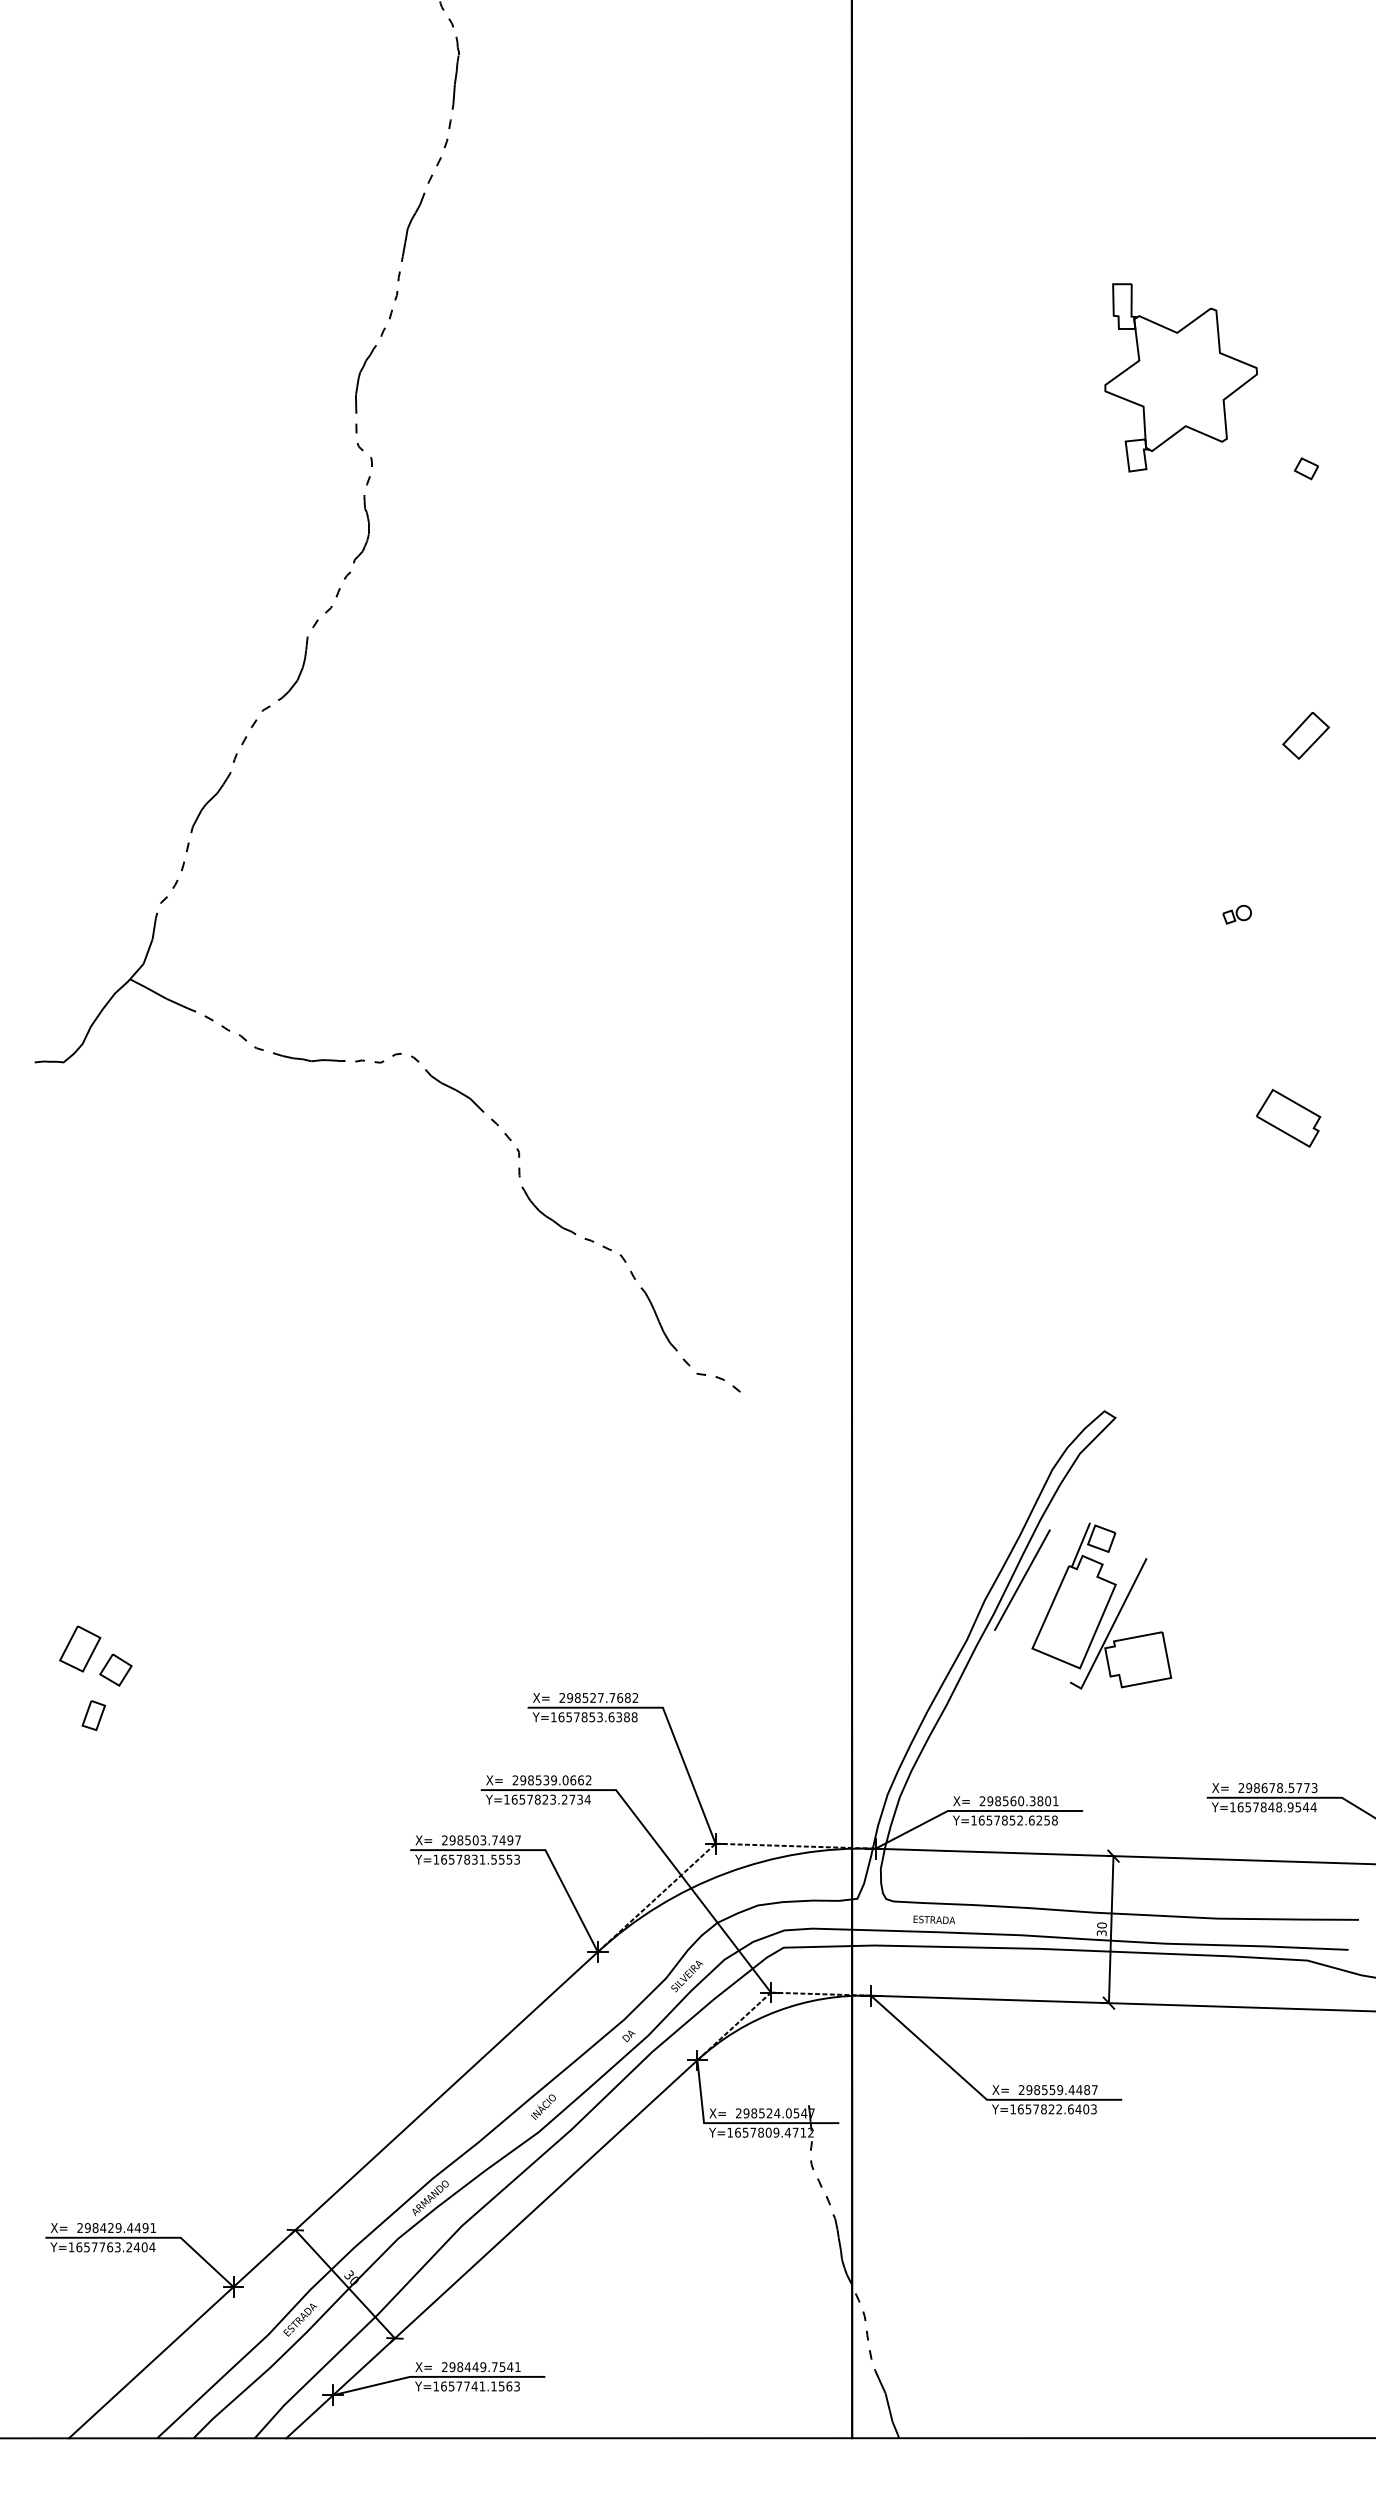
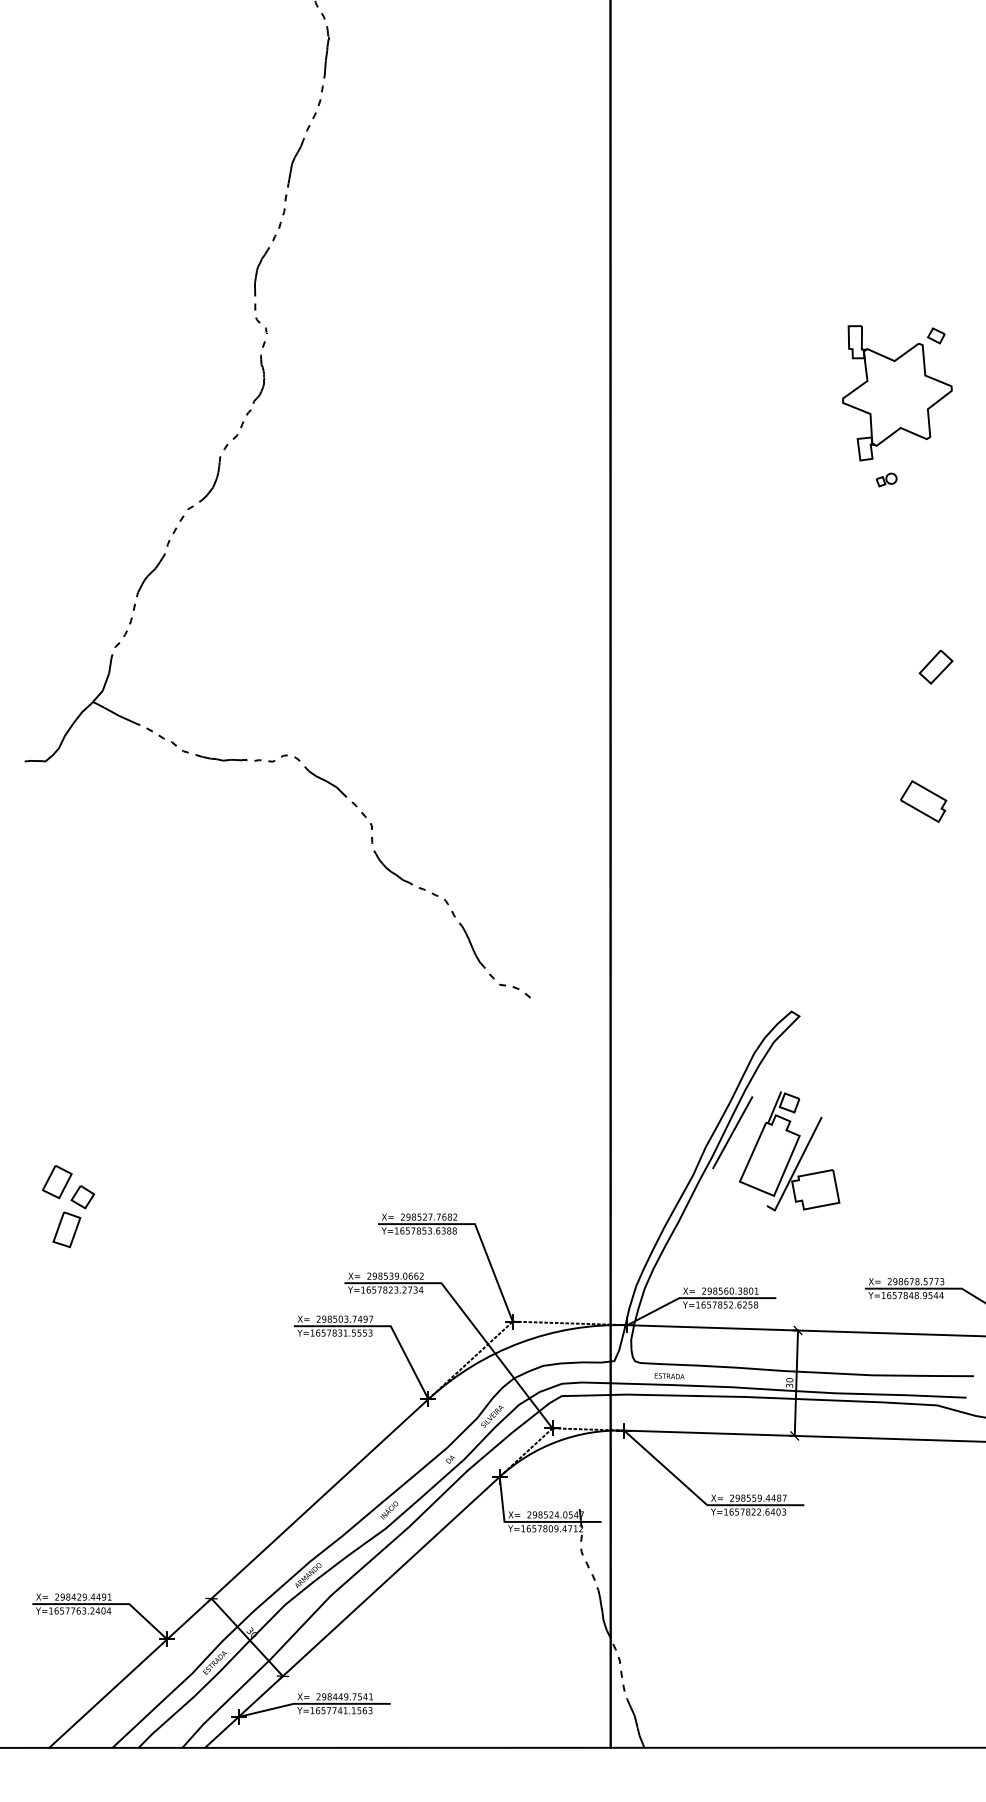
part: (1180, 377) -> (896, 393), moved
part: (1305, 735) -> (935, 666), moved
part: (1236, 914) -> (886, 479), moved
part: (93, 1715) -> (66, 1229), size x1.67

